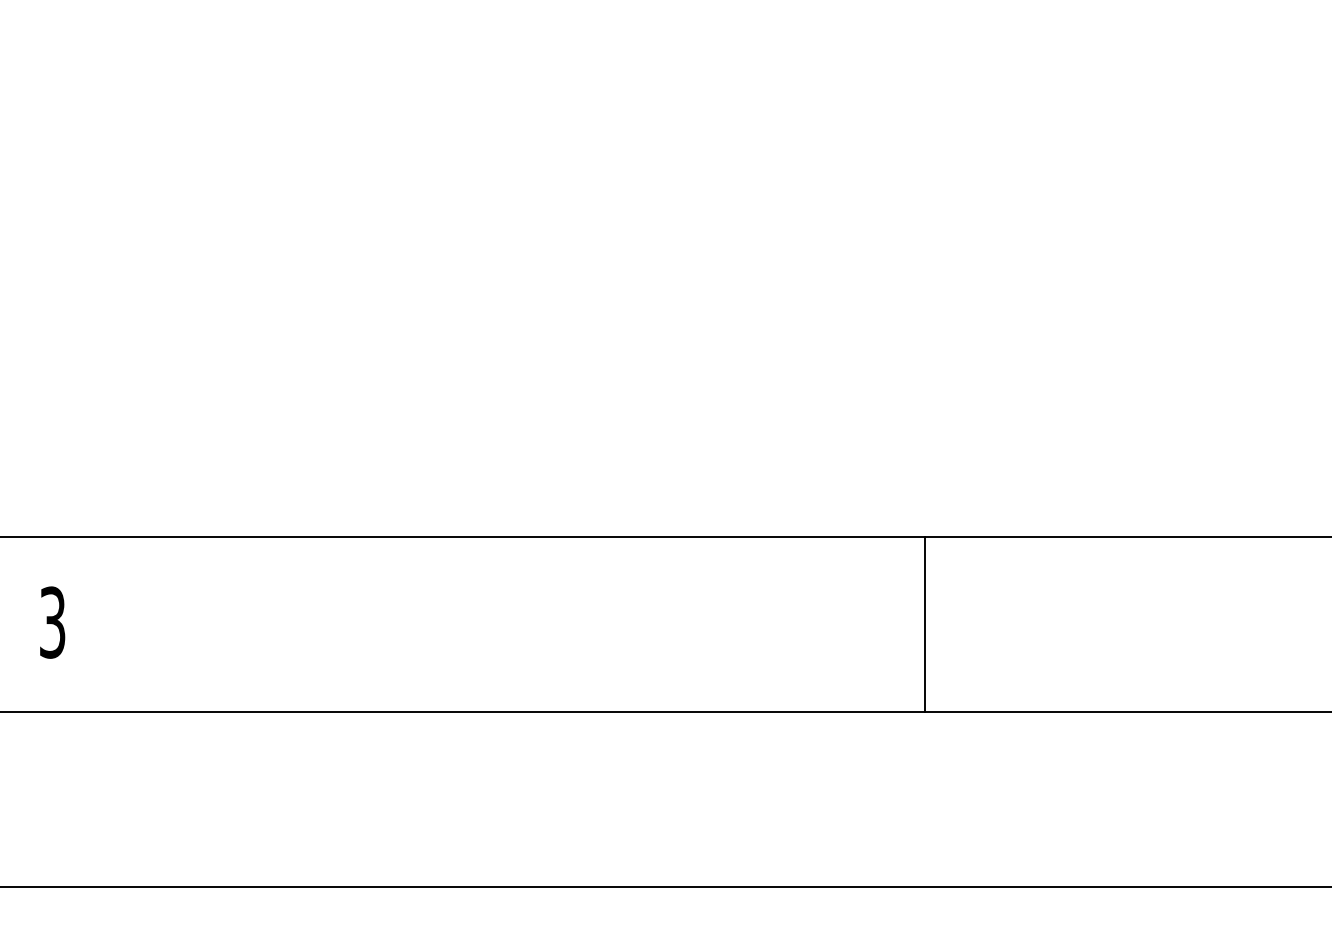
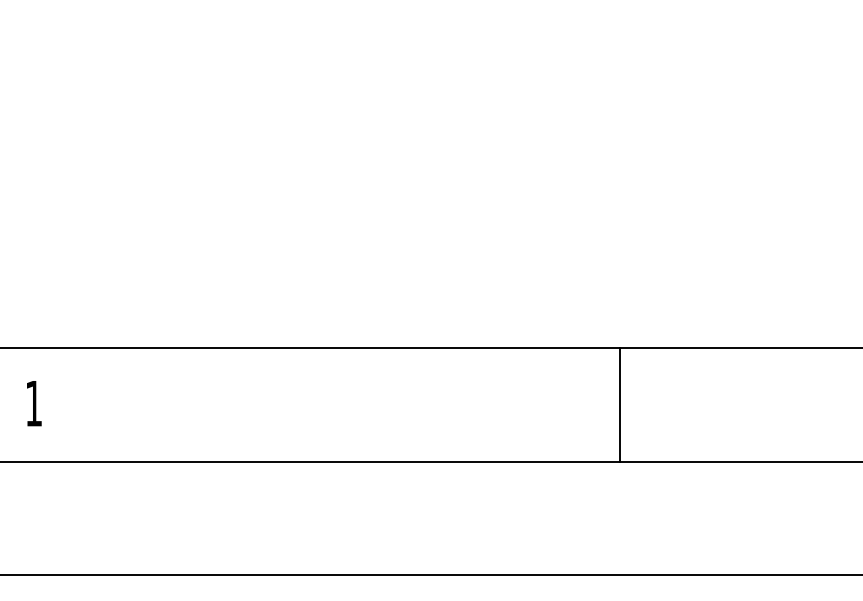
text: (51, 622) -> (33, 403), 3 -> 1
line: (925, 623) -> (619, 404), moved

